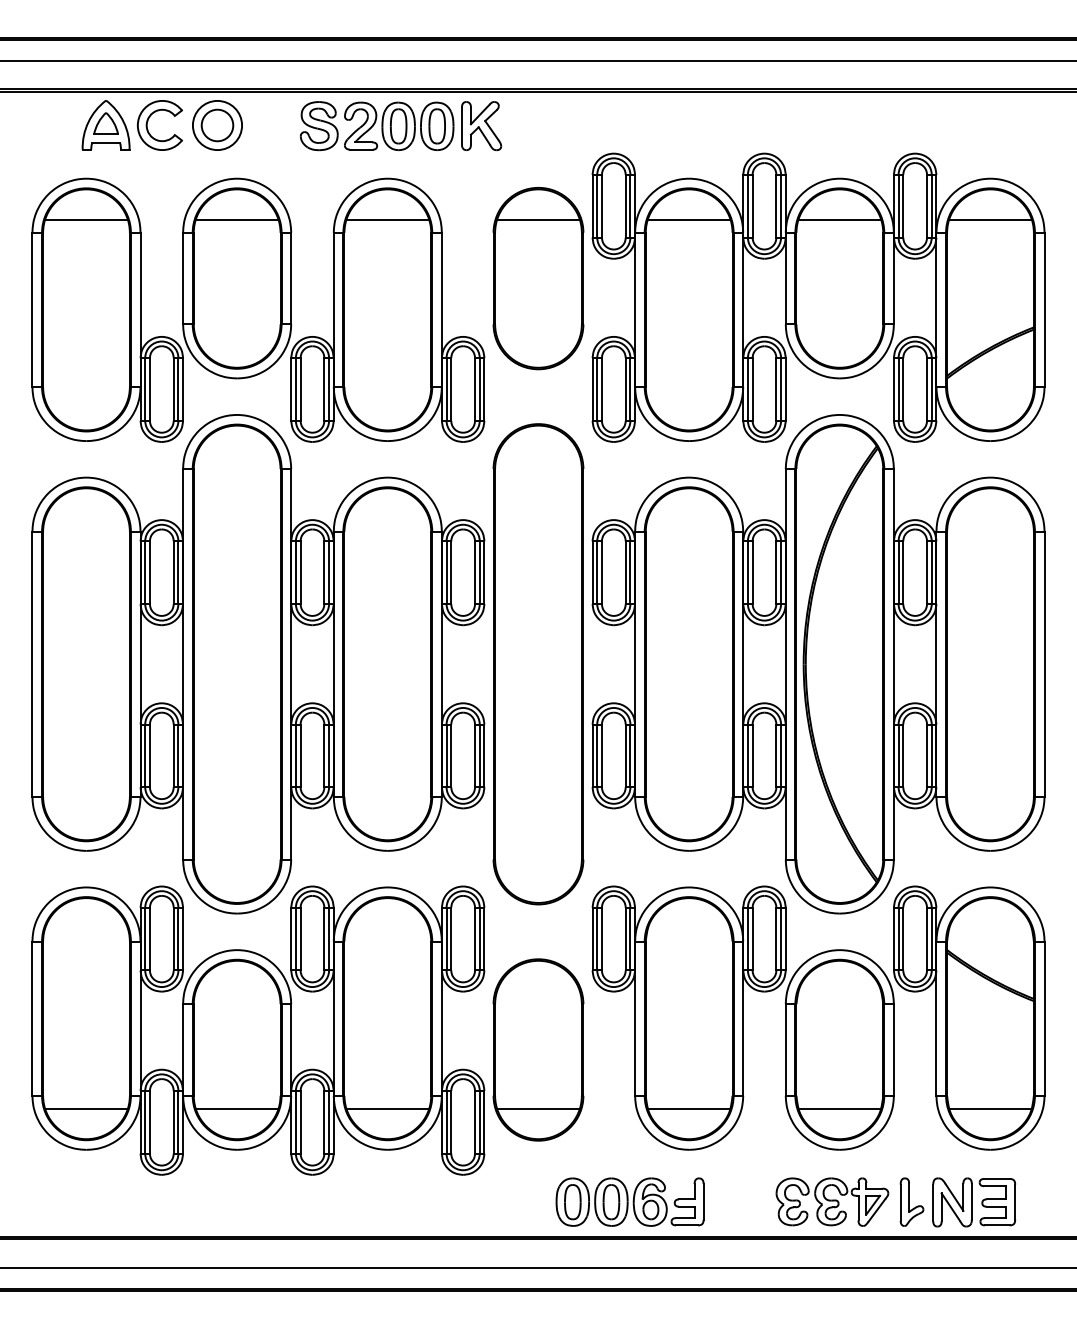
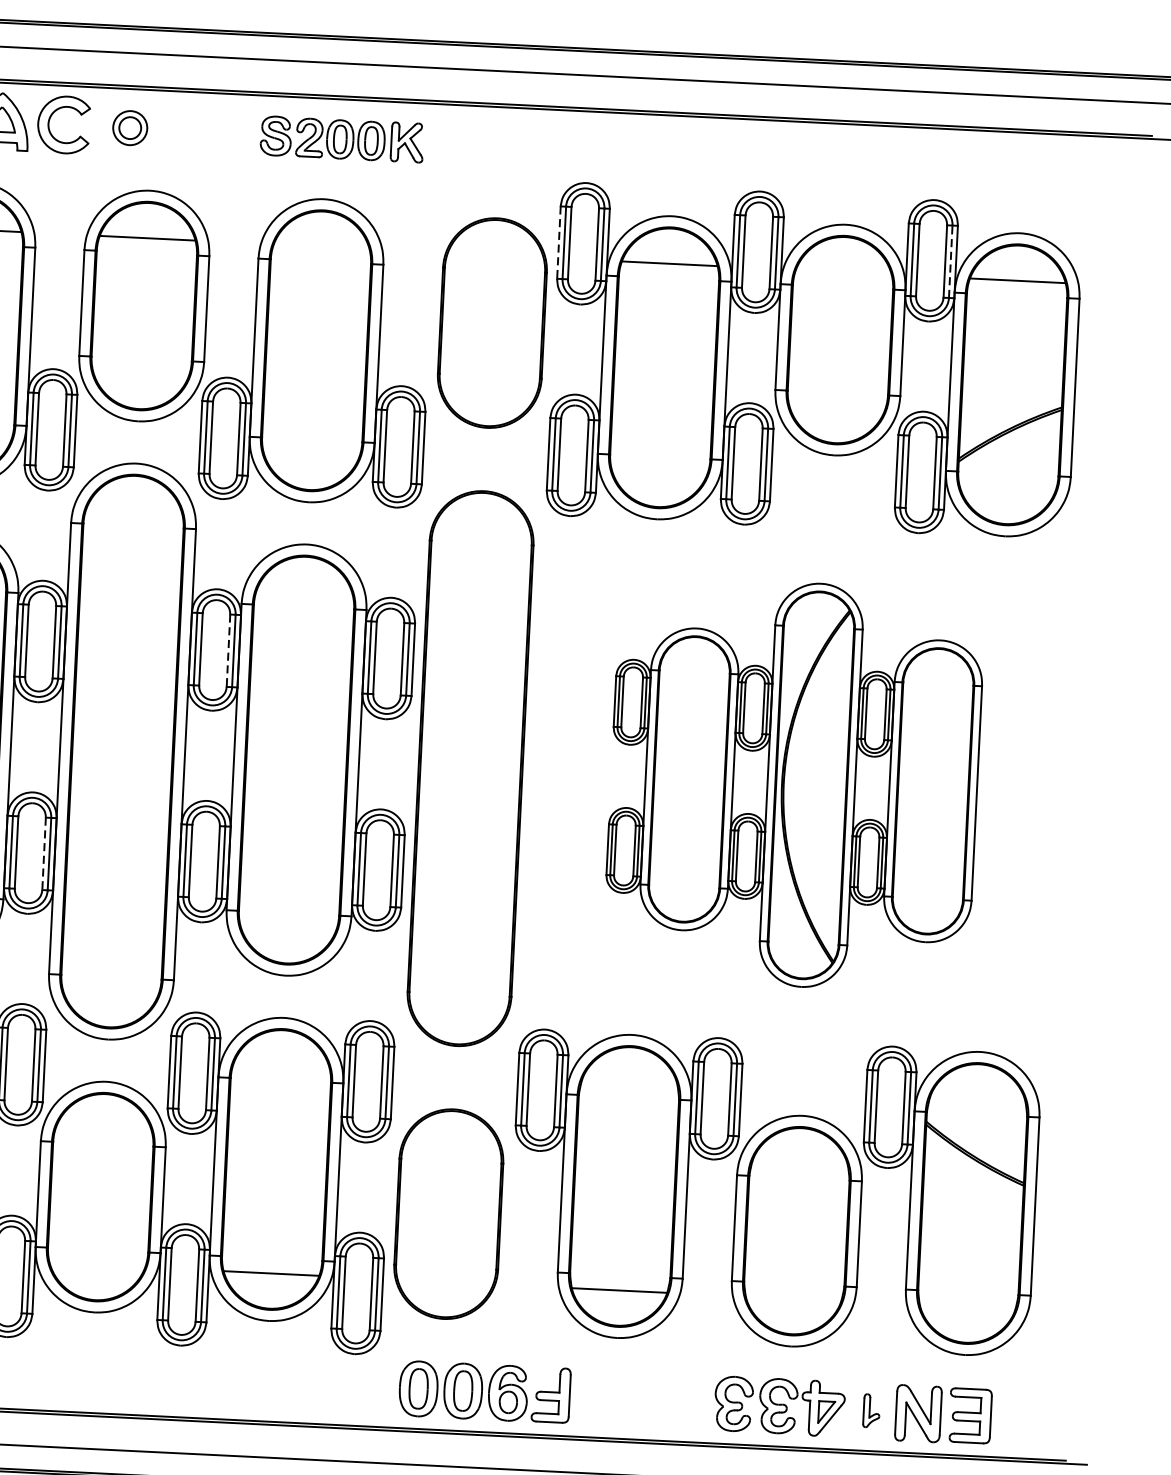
part: (217, 125) -> (130, 128), size x0.6
part: (400, 126) -> (341, 139), size x0.7
line: (931, 205) -> (950, 260), solid -> dashed
line: (592, 206) -> (558, 242), solid -> dashed
line: (387, 219) -> (321, 246), removed
line: (538, 219) -> (495, 254), removed
line: (839, 219) -> (843, 271), removed
line: (324, 573) -> (228, 651), solid -> dashed
part: (818, 664) -> (794, 784), size x0.7
line: (173, 756) -> (43, 854), solid -> dashed
line: (236, 1108) -> (96, 1264), removed
line: (538, 1108) -> (445, 1281), removed
line: (839, 1108) -> (793, 1298), removed
line: (990, 1108) -> (967, 1307), removed
part: (629, 1201) -> (484, 1391), moved
part: (911, 1201) -> (871, 1410), size x0.6

